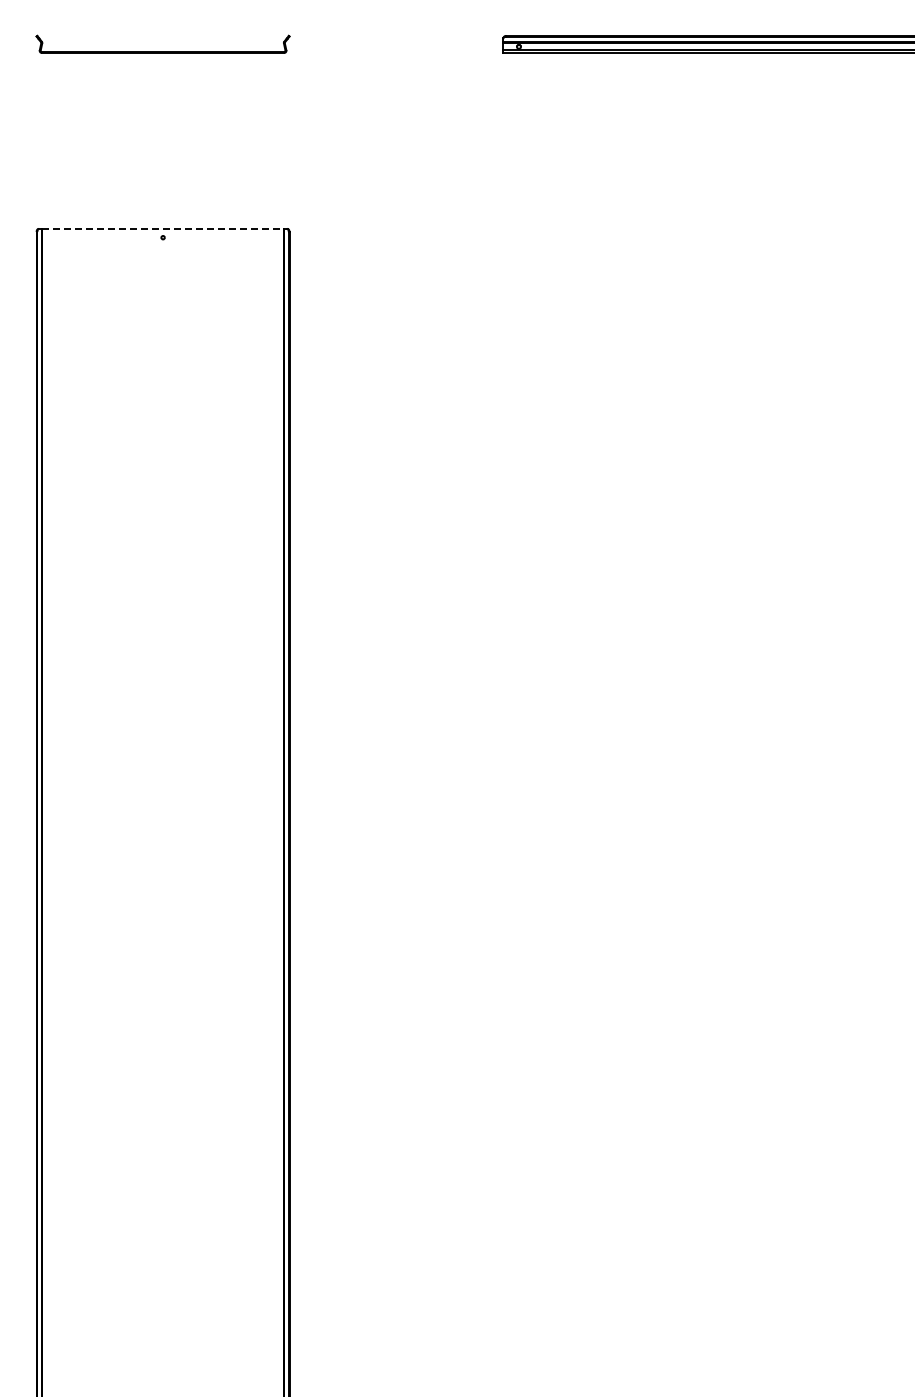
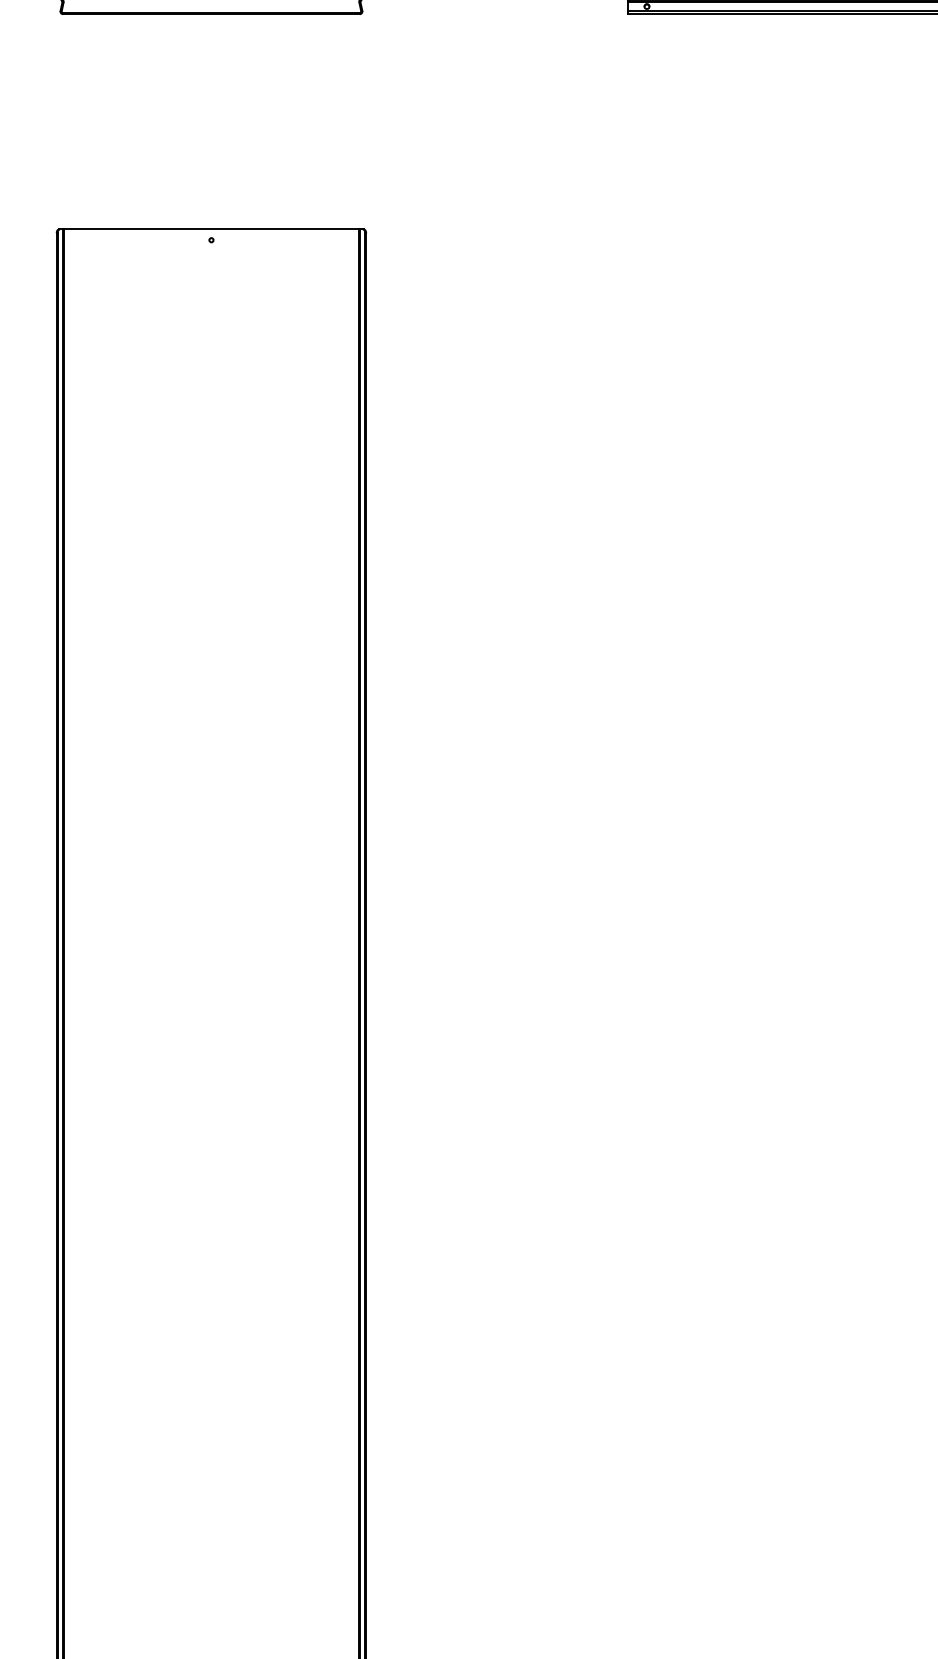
line: (163, 228) -> (211, 228), dashed -> solid

